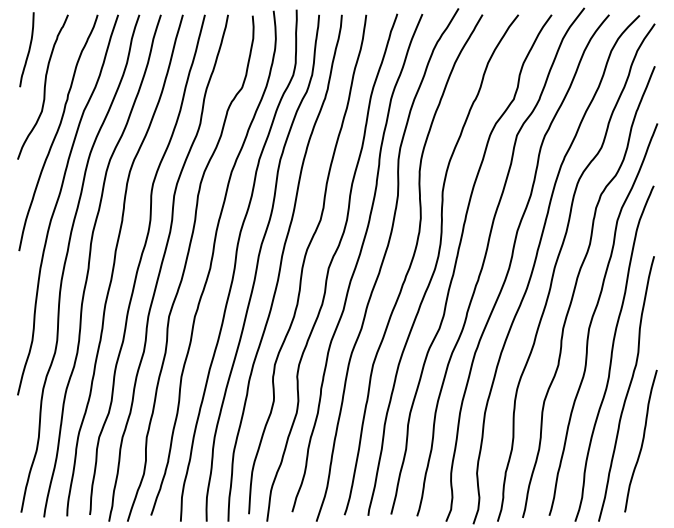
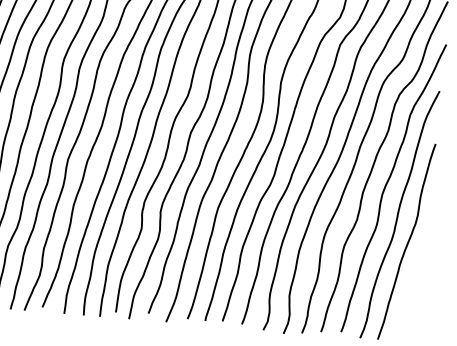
curve: (641, 441) -> (414, 282), removed

